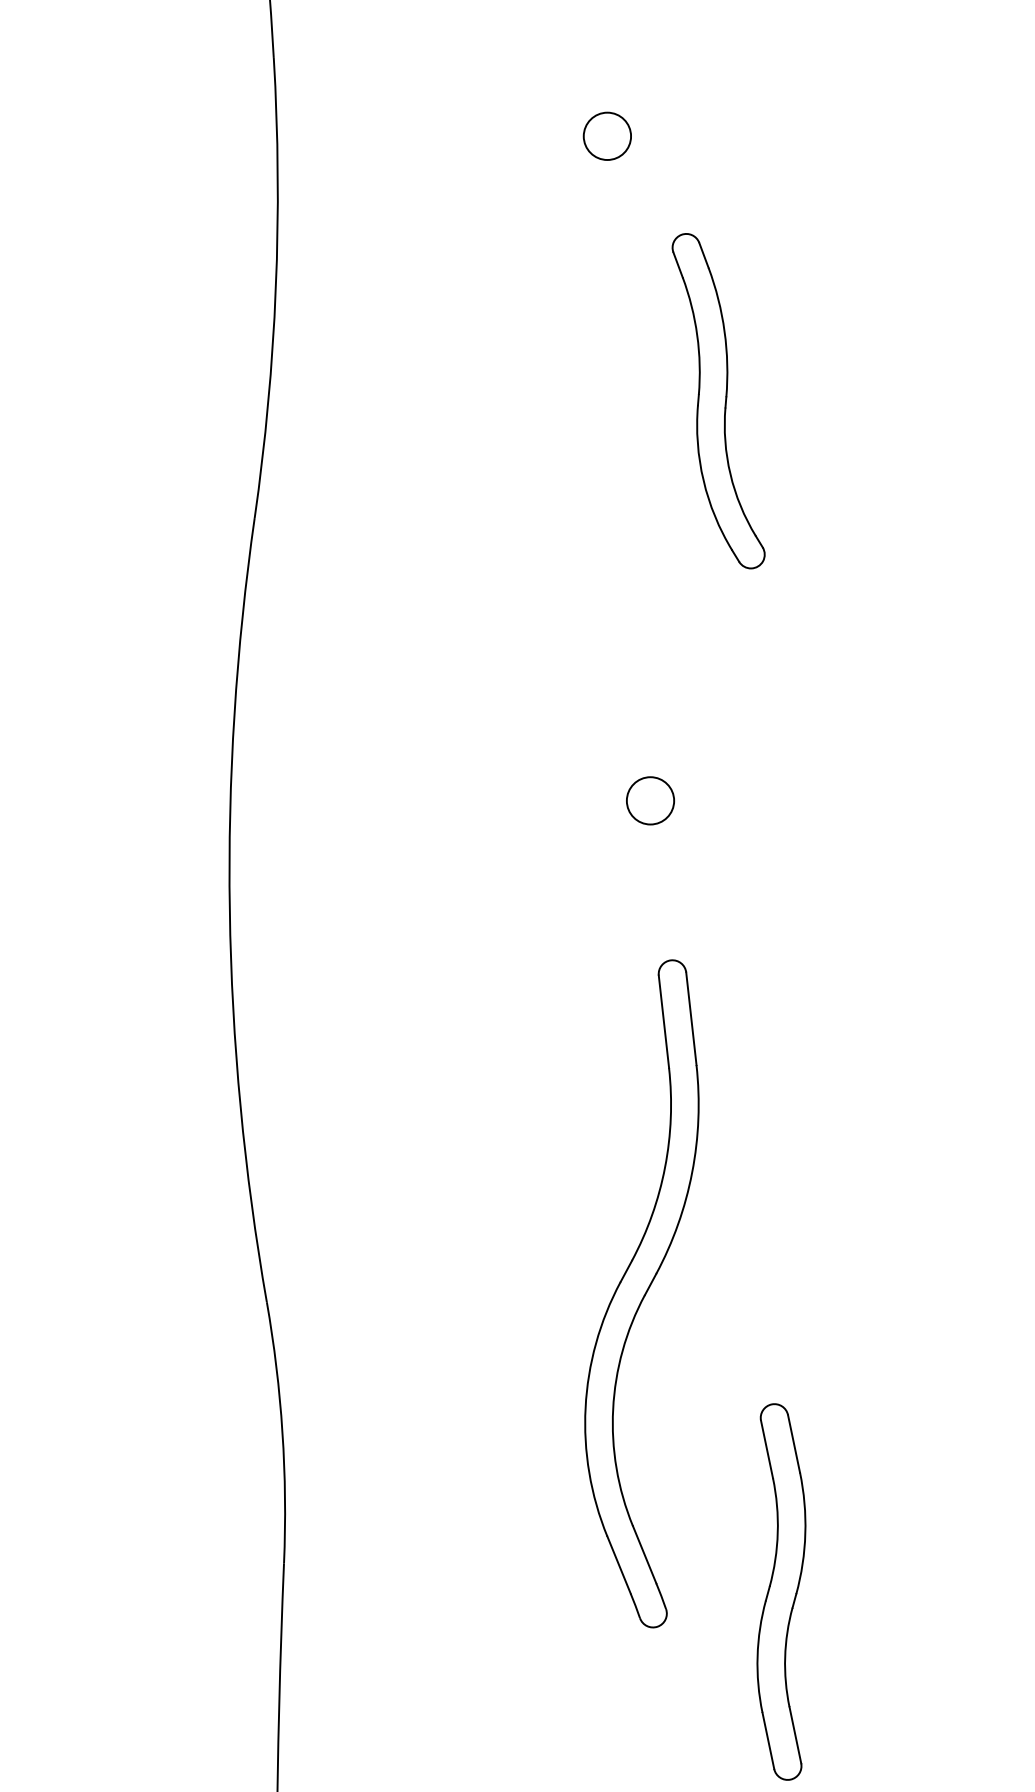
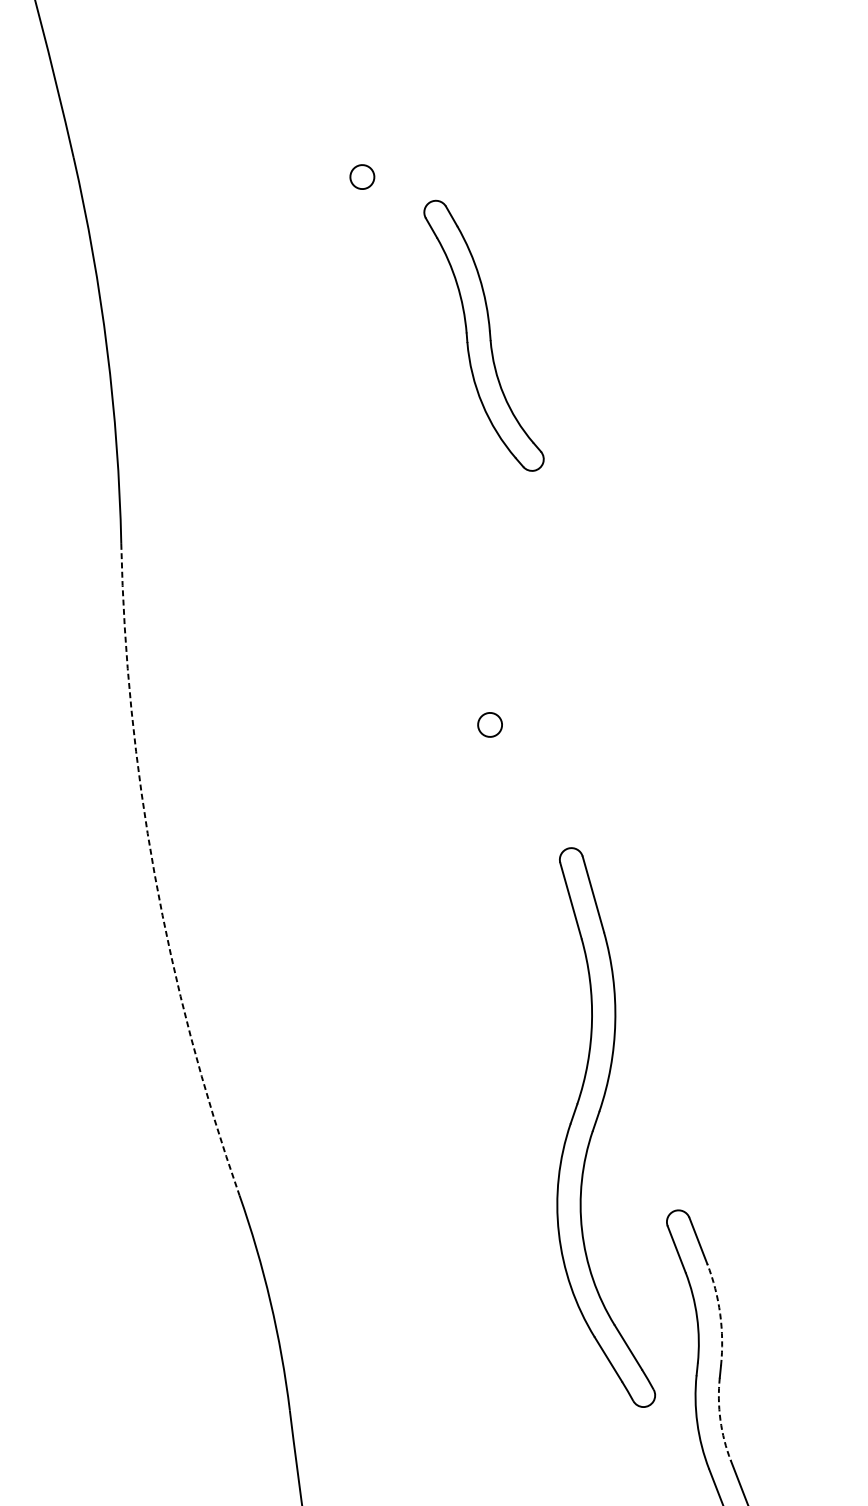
circle: (606, 135) -> (361, 176), size x0.6
part: (718, 401) -> (483, 336), moved
circle: (650, 800) -> (490, 724), size x0.6
arc: (229, 910) -> (154, 874), solid -> dashed
part: (641, 1293) -> (589, 1130), moved
arc: (805, 1533) -> (720, 1314), solid -> dashed
arc: (785, 1657) -> (720, 1420), solid -> dashed

